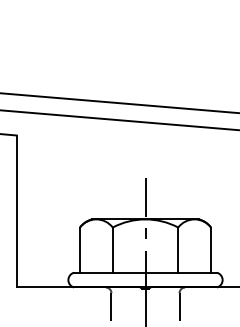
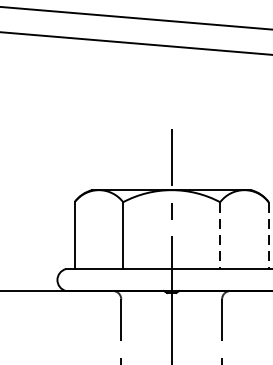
line: (178, 250) -> (220, 236), solid -> dashed
line: (210, 250) -> (267, 236), solid -> dashed

